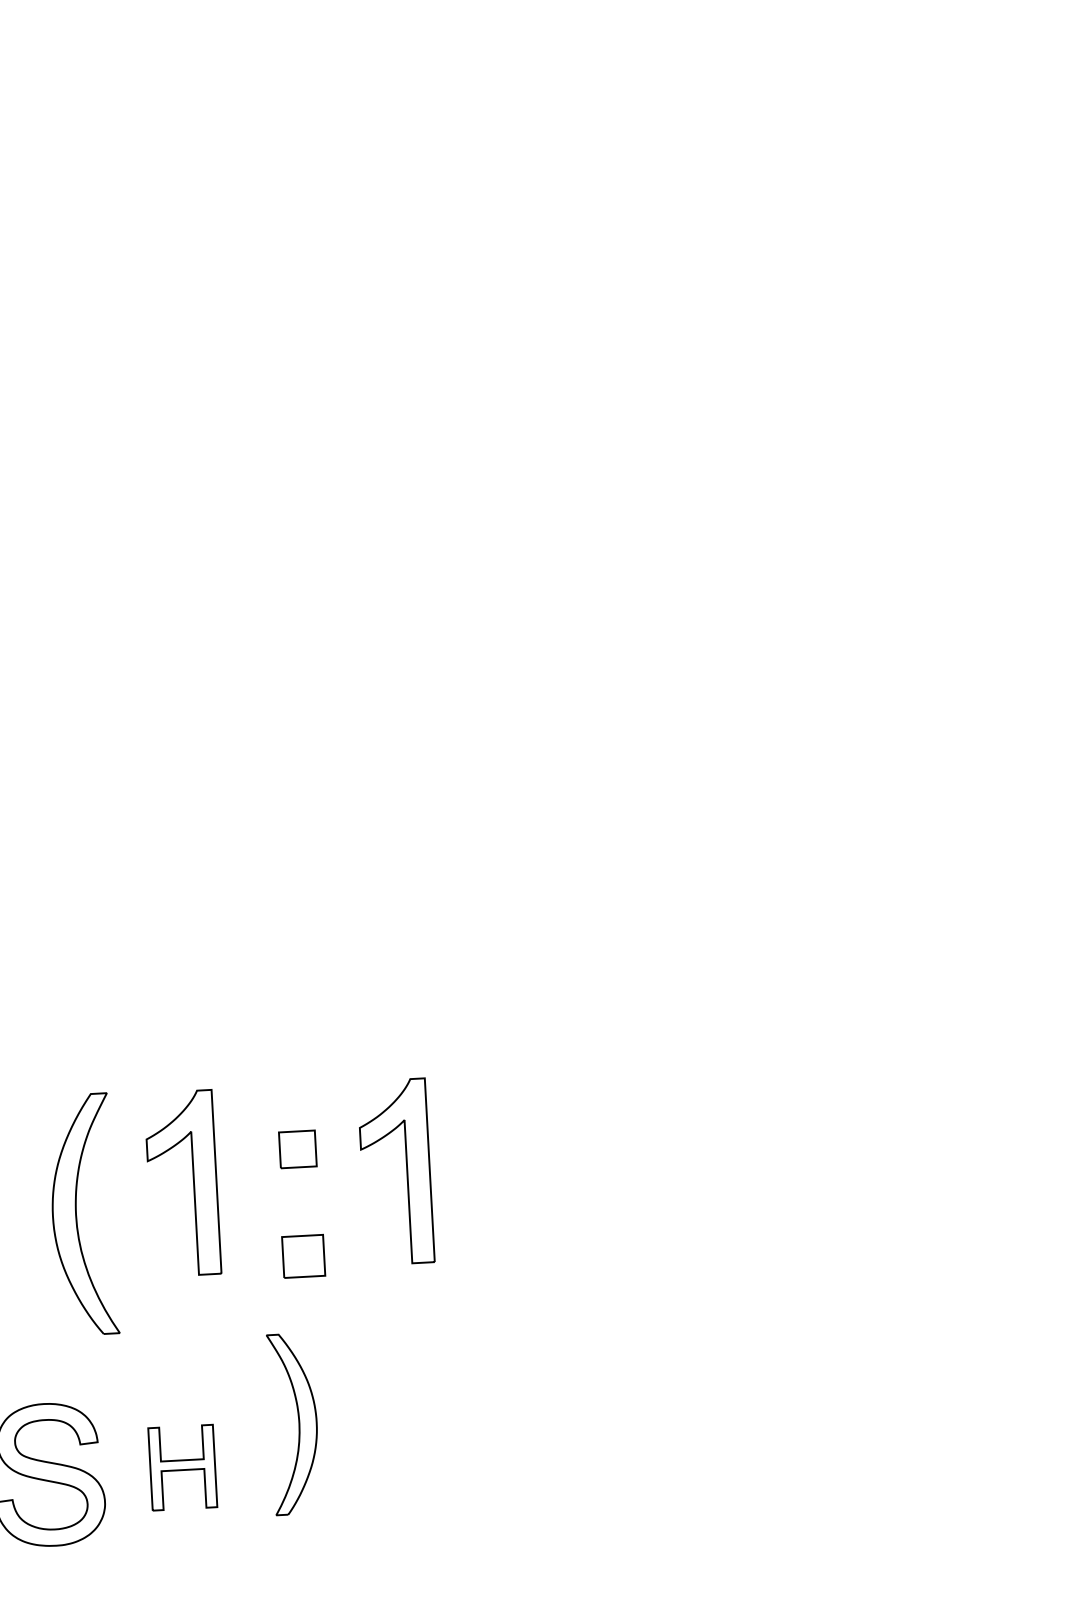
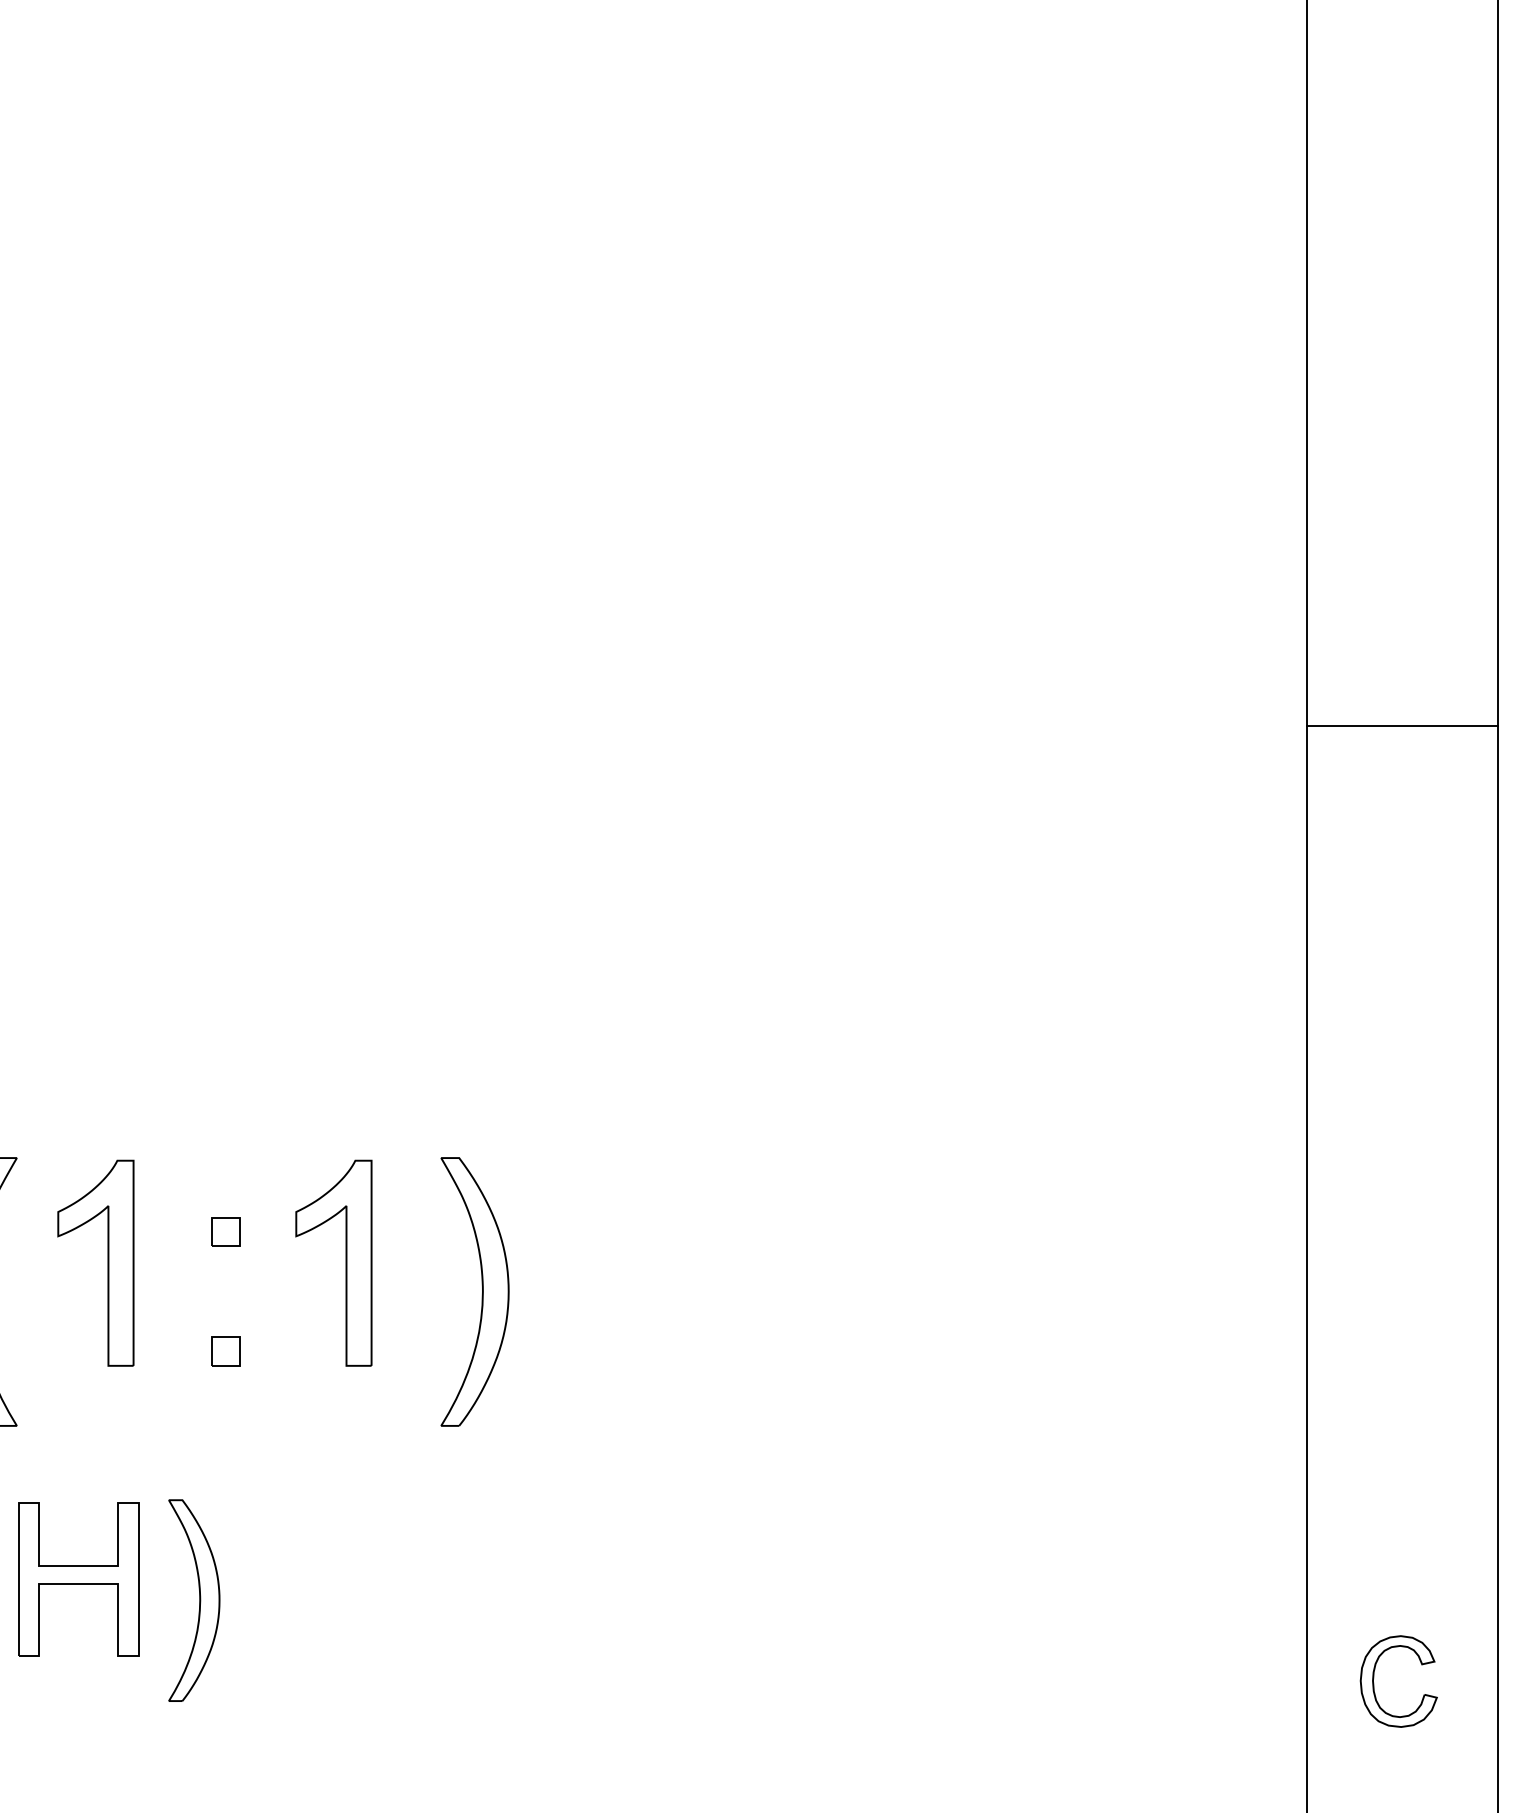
part: (297, 1148) -> (225, 1231), size x0.71
part: (530, 1190) -> (482, 1291), added
part: (303, 1256) -> (225, 1351), size x0.62
part: (294, 1423) -> (194, 1600), moved
part: (182, 1467) -> (78, 1579), size x1.67

